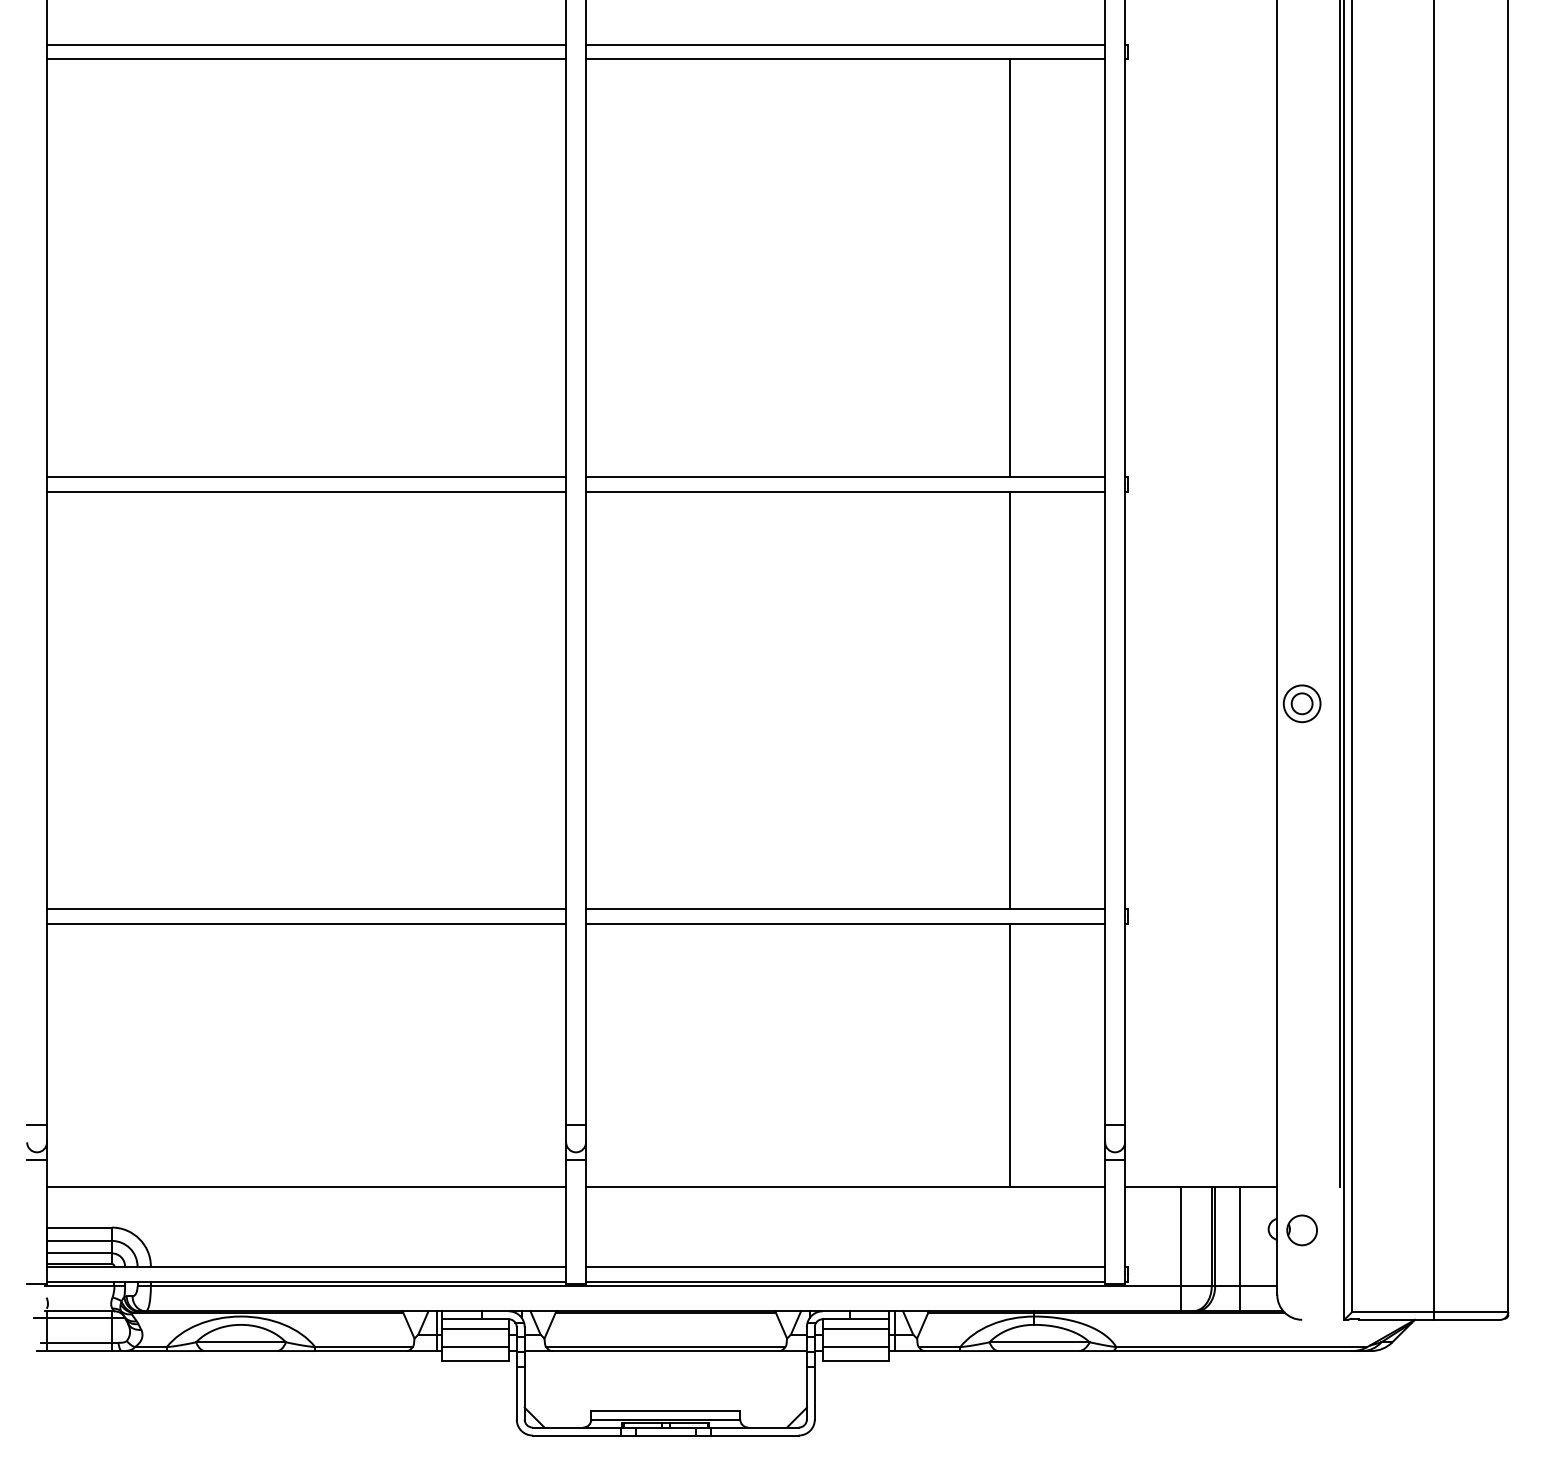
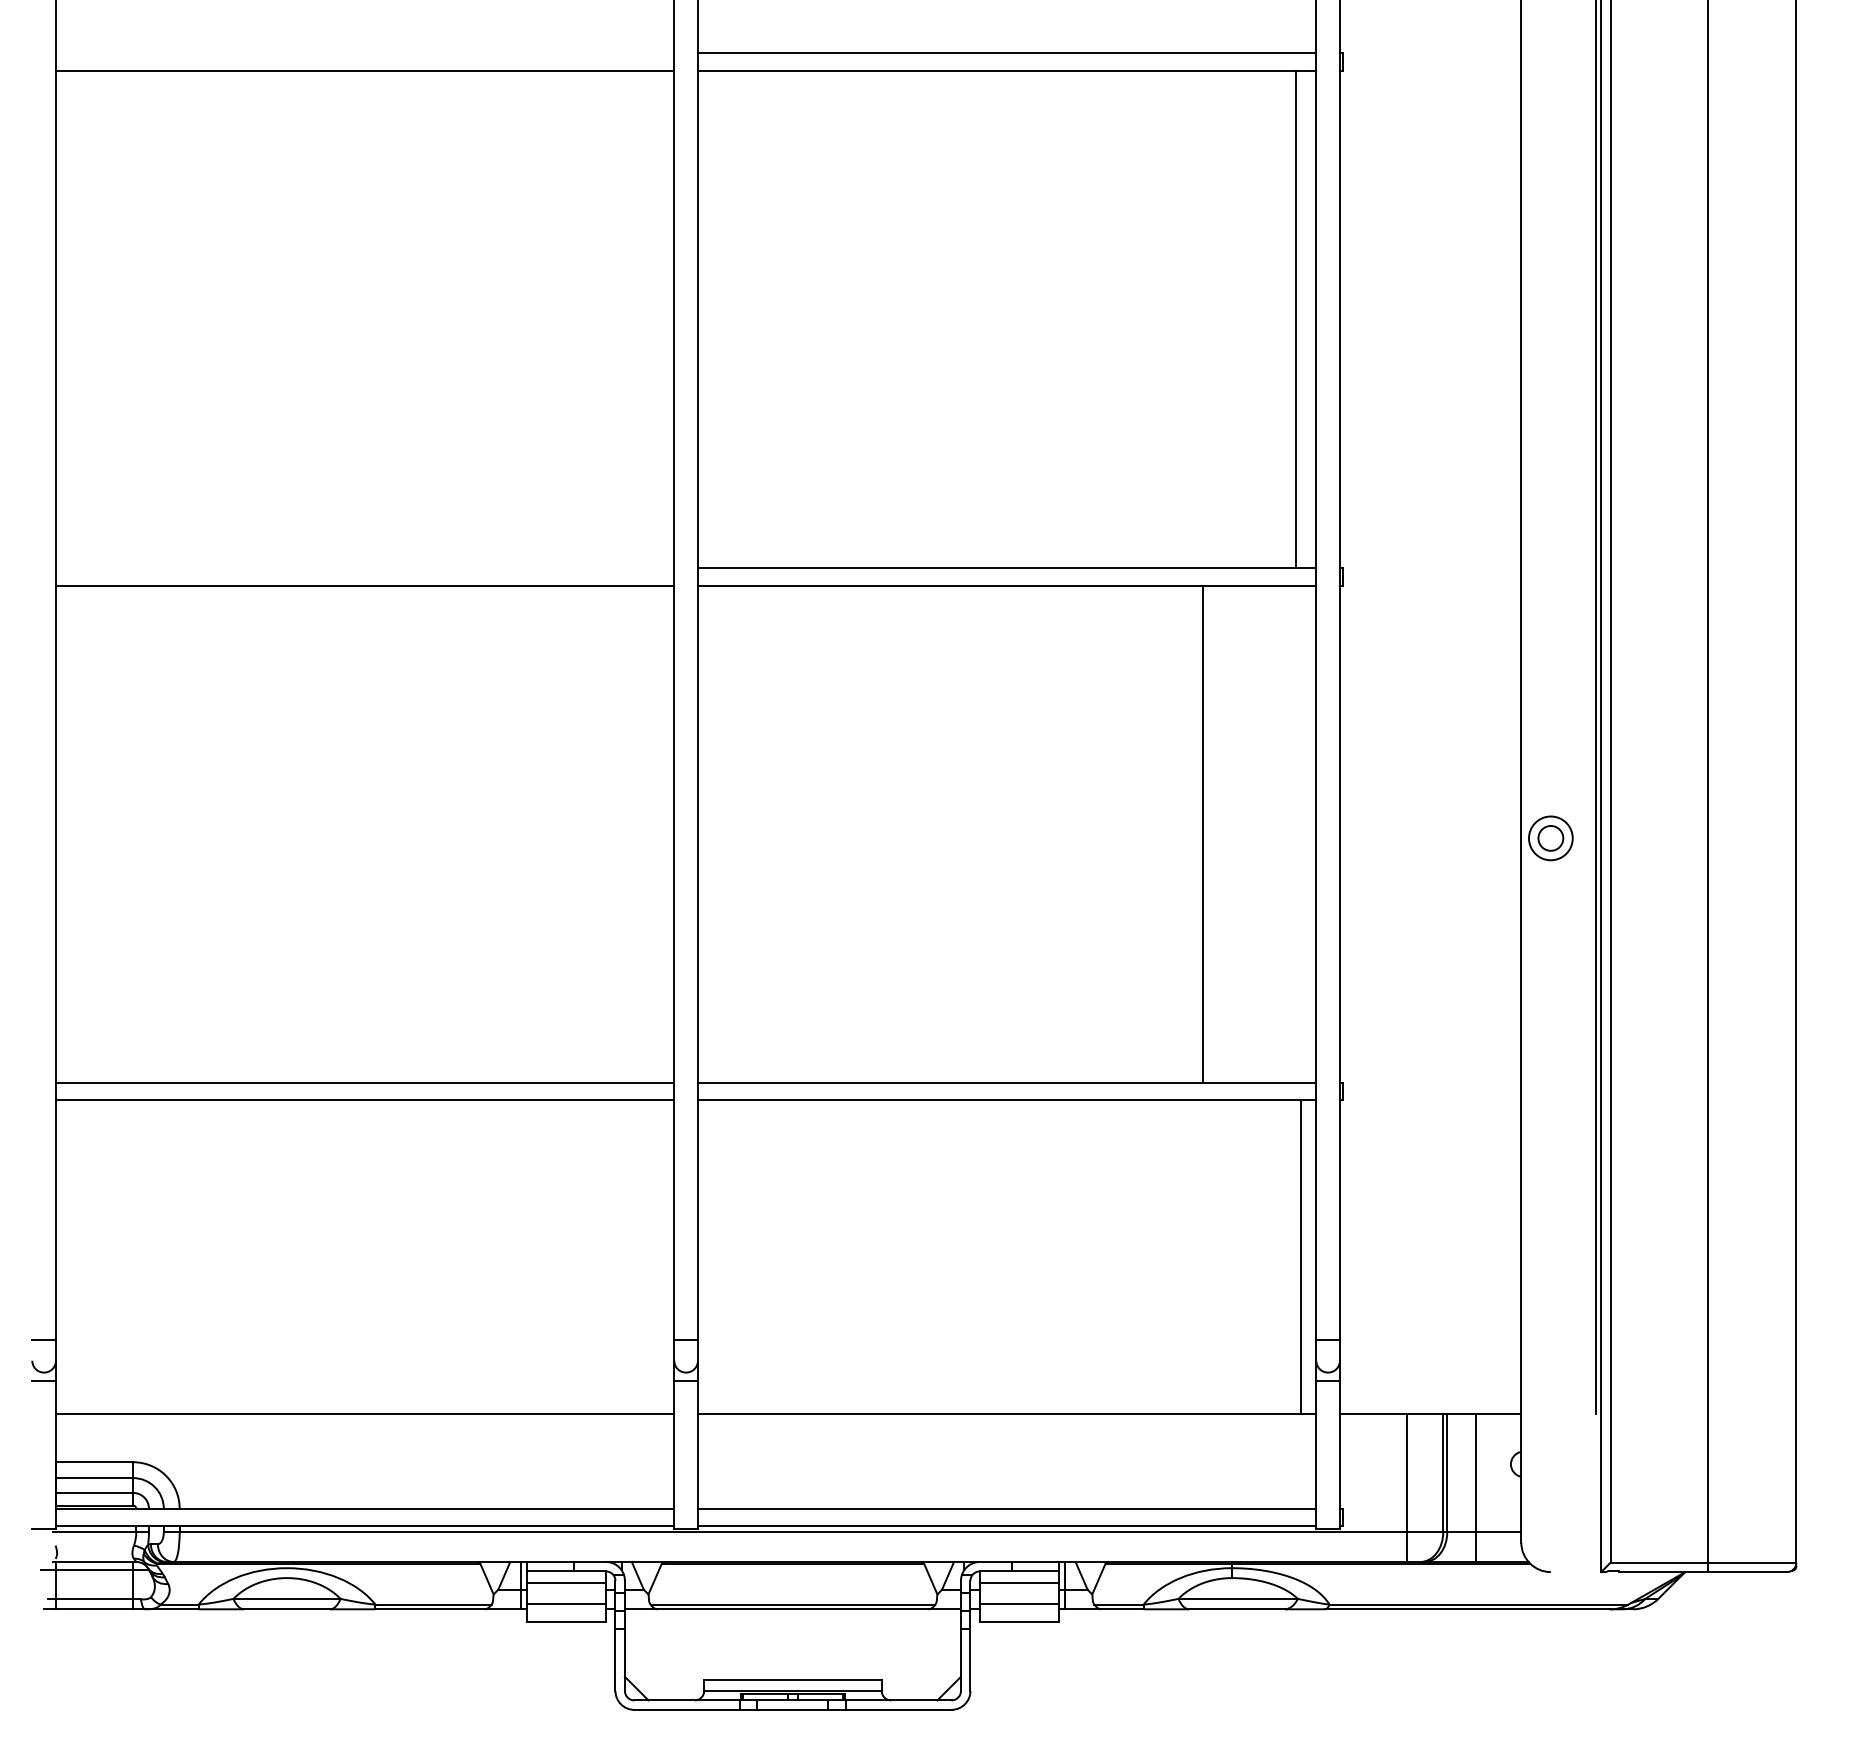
line: (306, 44) -> (364, 53), removed
line: (1009, 267) -> (1295, 318), moved
line: (306, 476) -> (364, 567), removed
line: (1009, 1054) -> (1300, 1256), moved
part: (1301, 1230) -> (1550, 1465), removed

